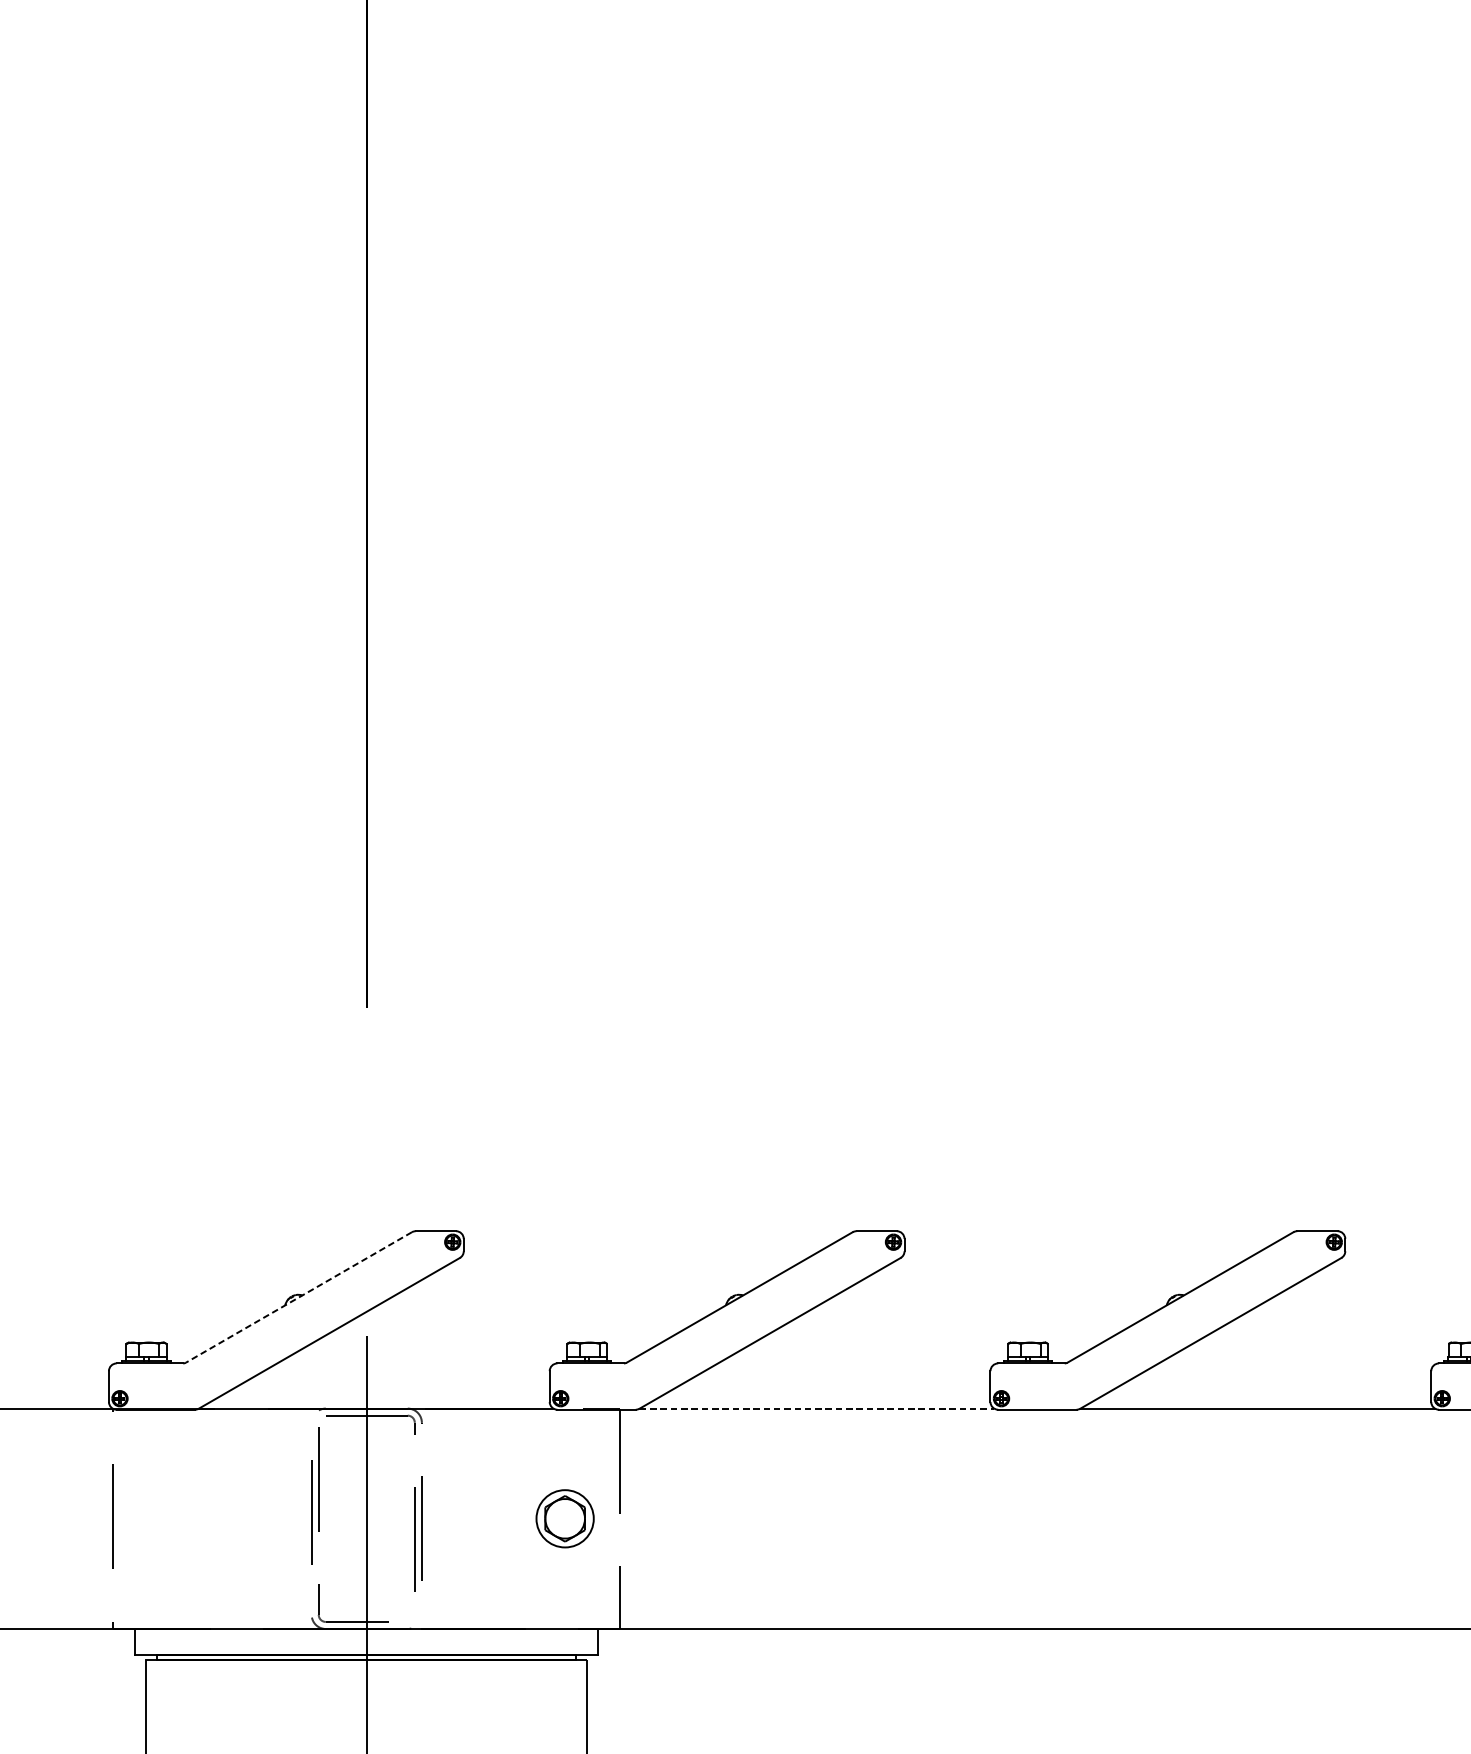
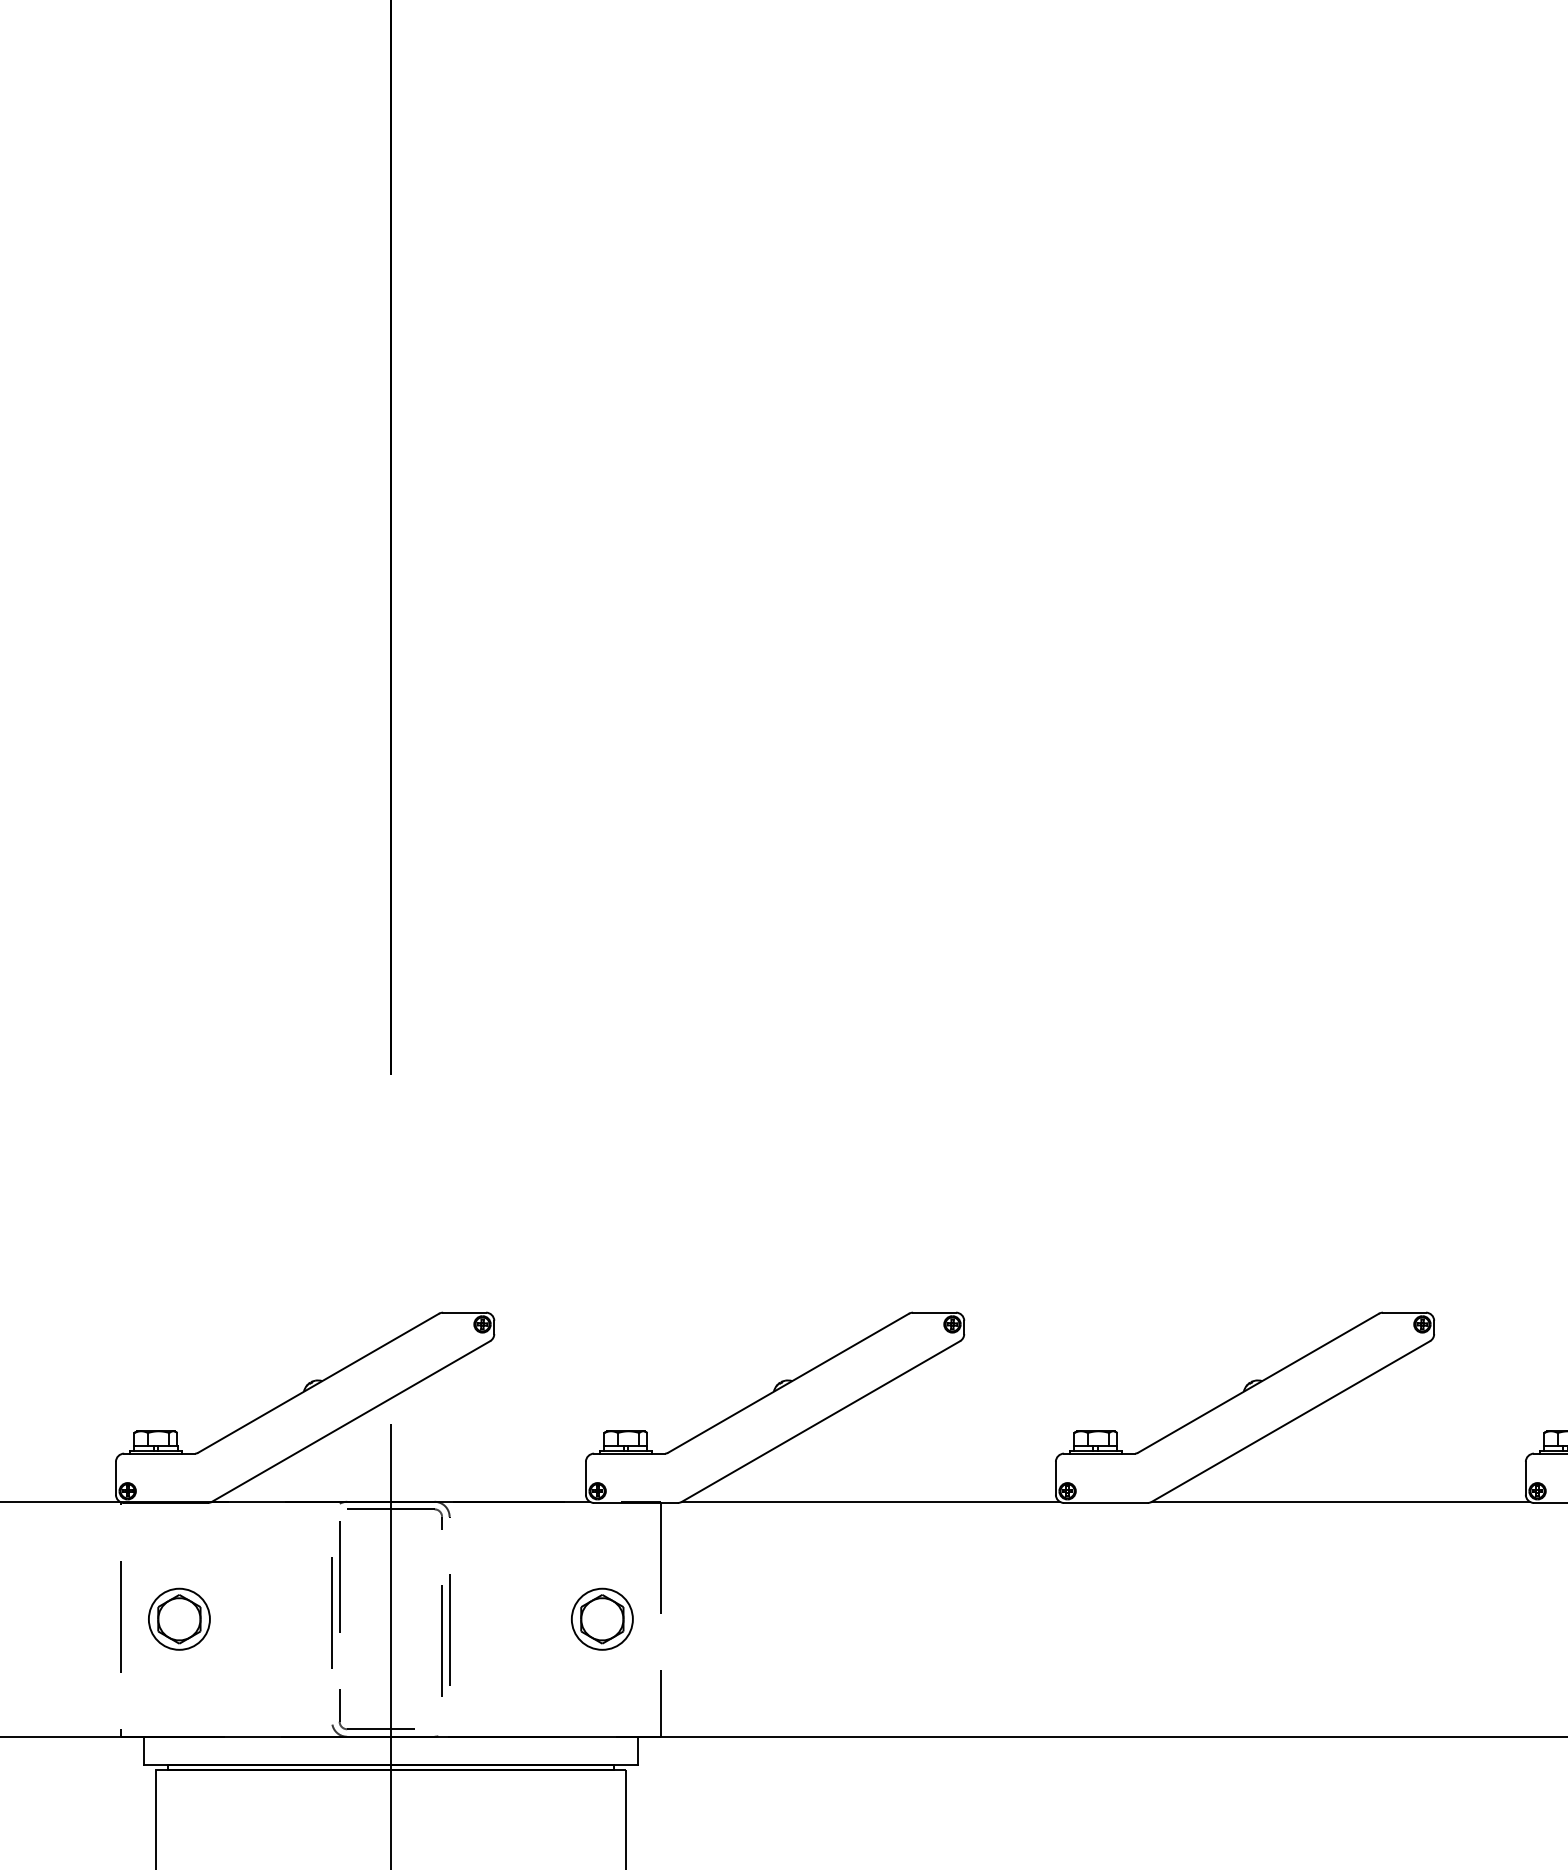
line: (298, 1297) -> (318, 1383), dashed -> solid
line: (816, 1408) -> (870, 1501), dashed -> solid
part: (168, 1518) -> (179, 1618), added

